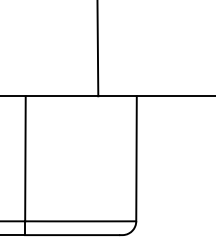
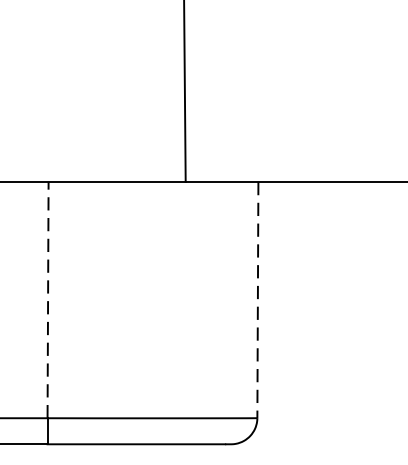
line: (25, 158) -> (48, 299), solid -> dashed
line: (136, 158) -> (257, 299), solid -> dashed

